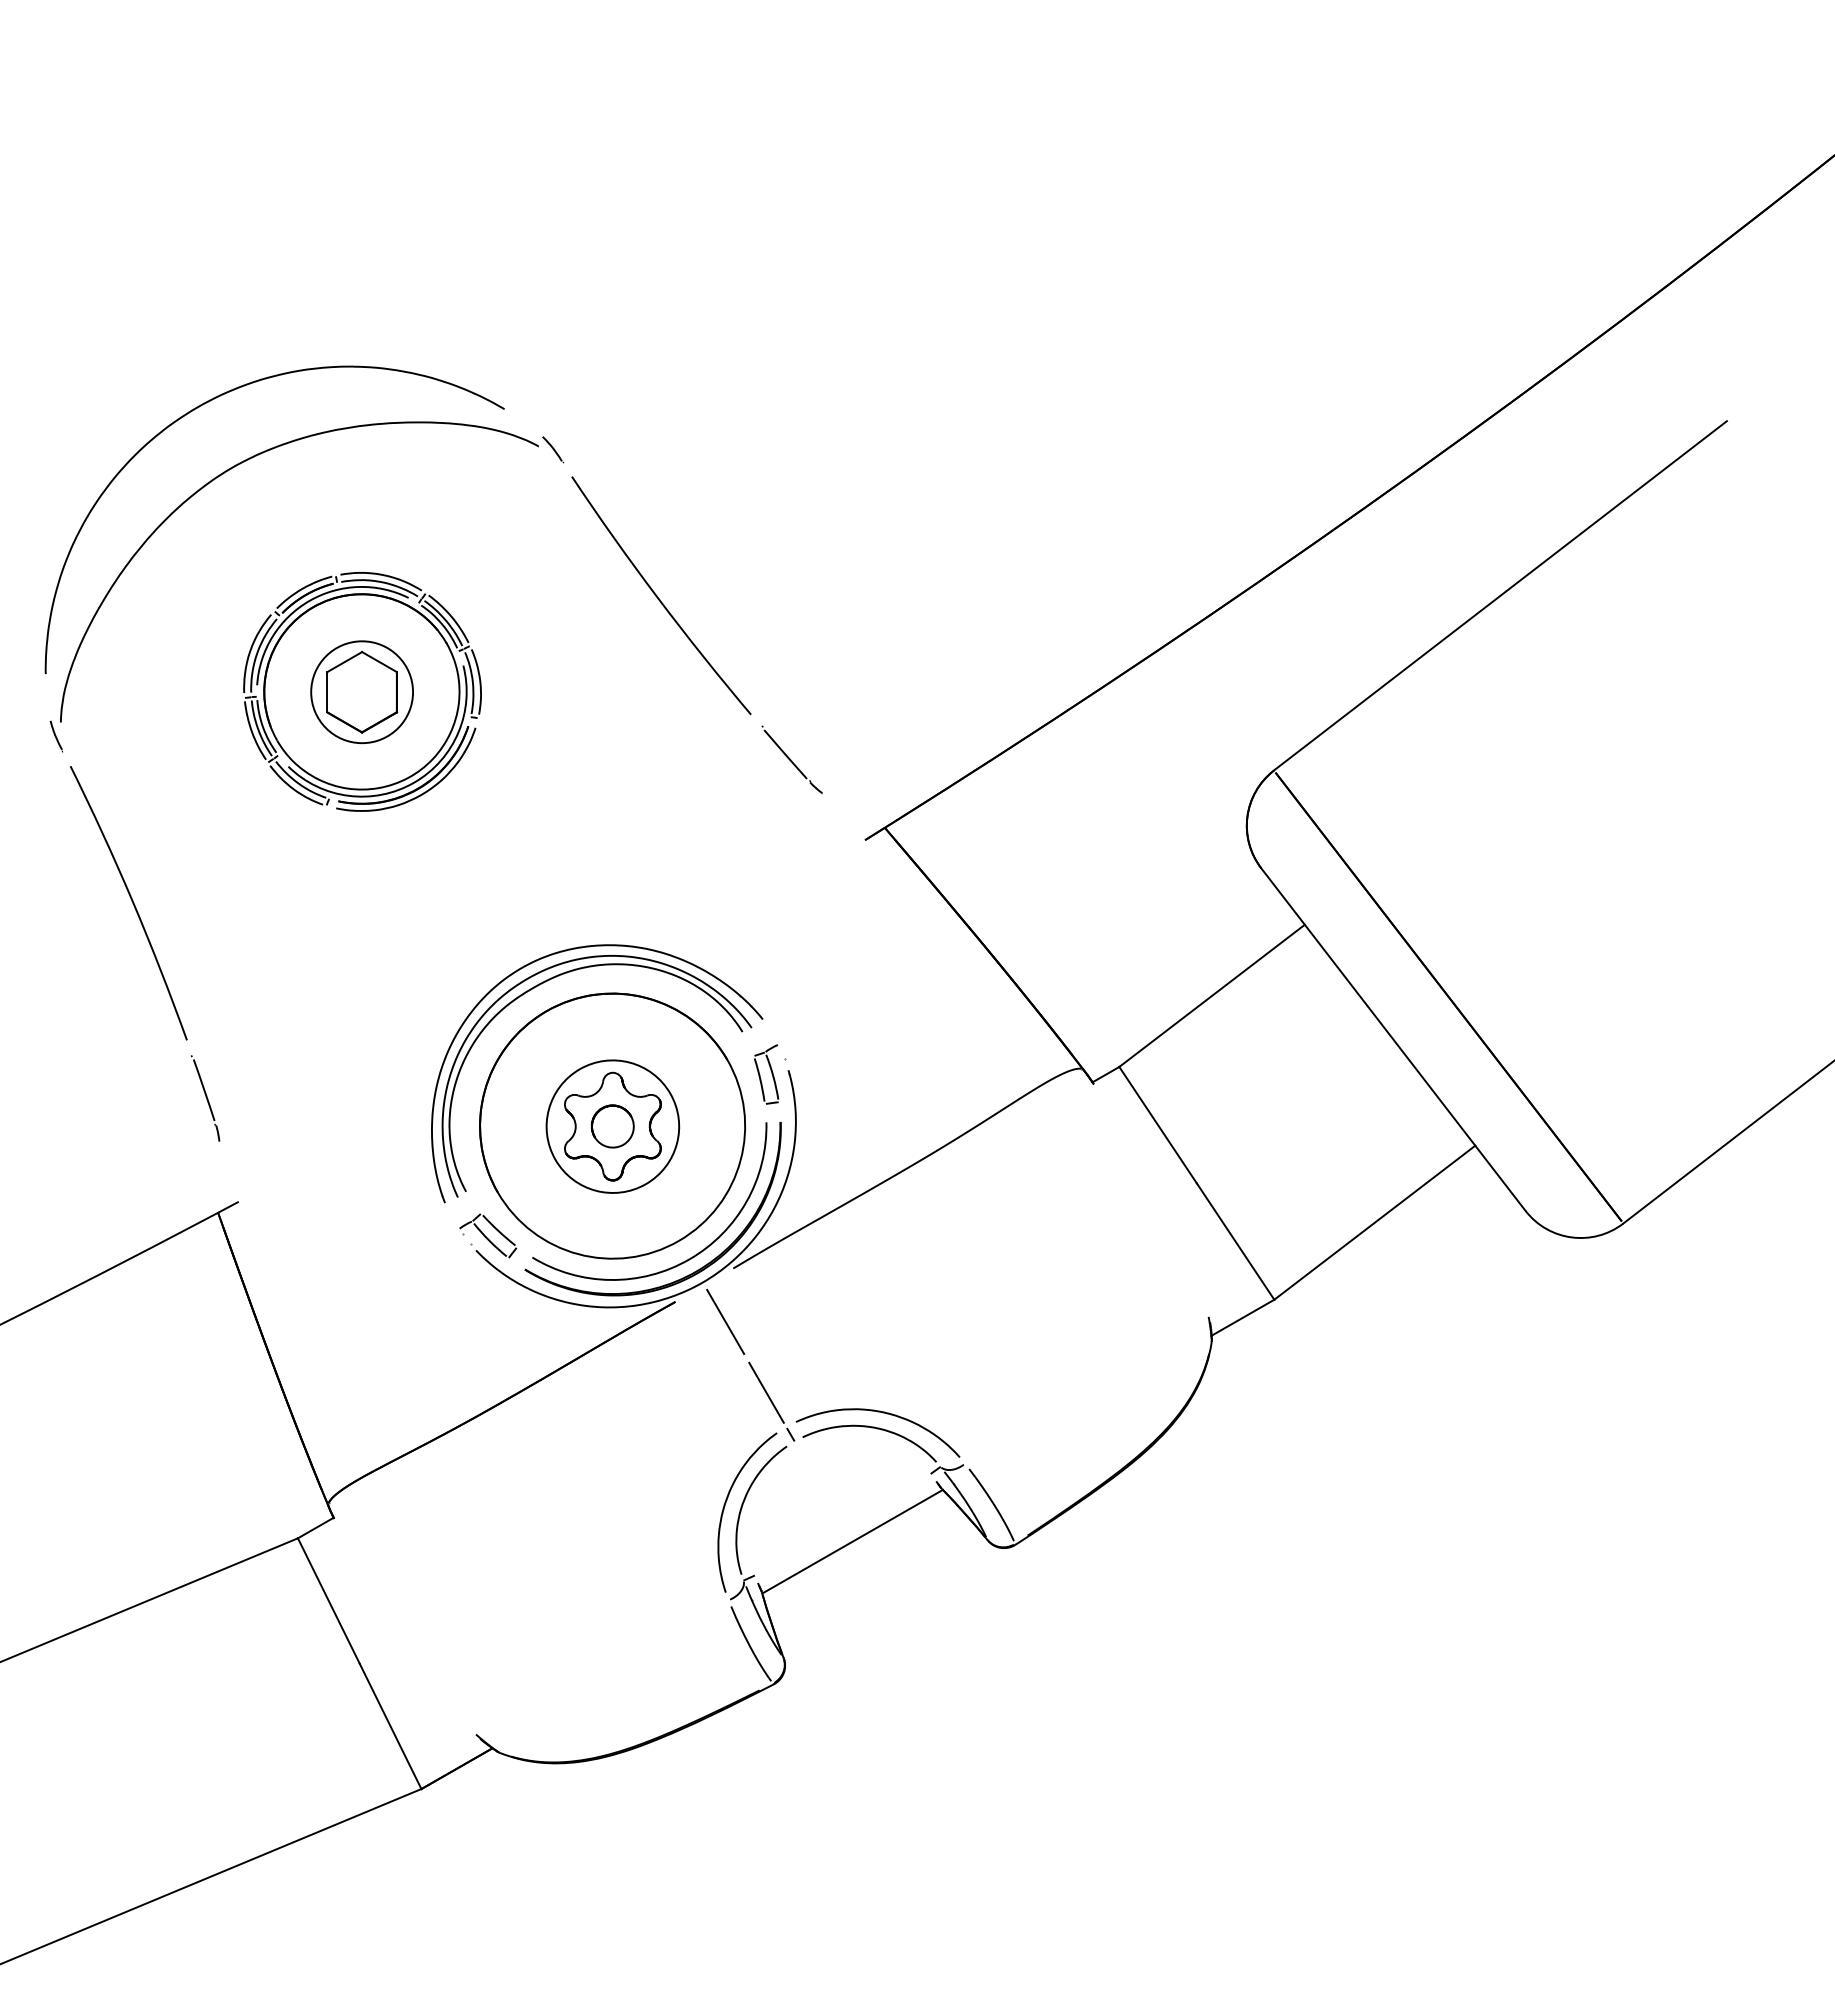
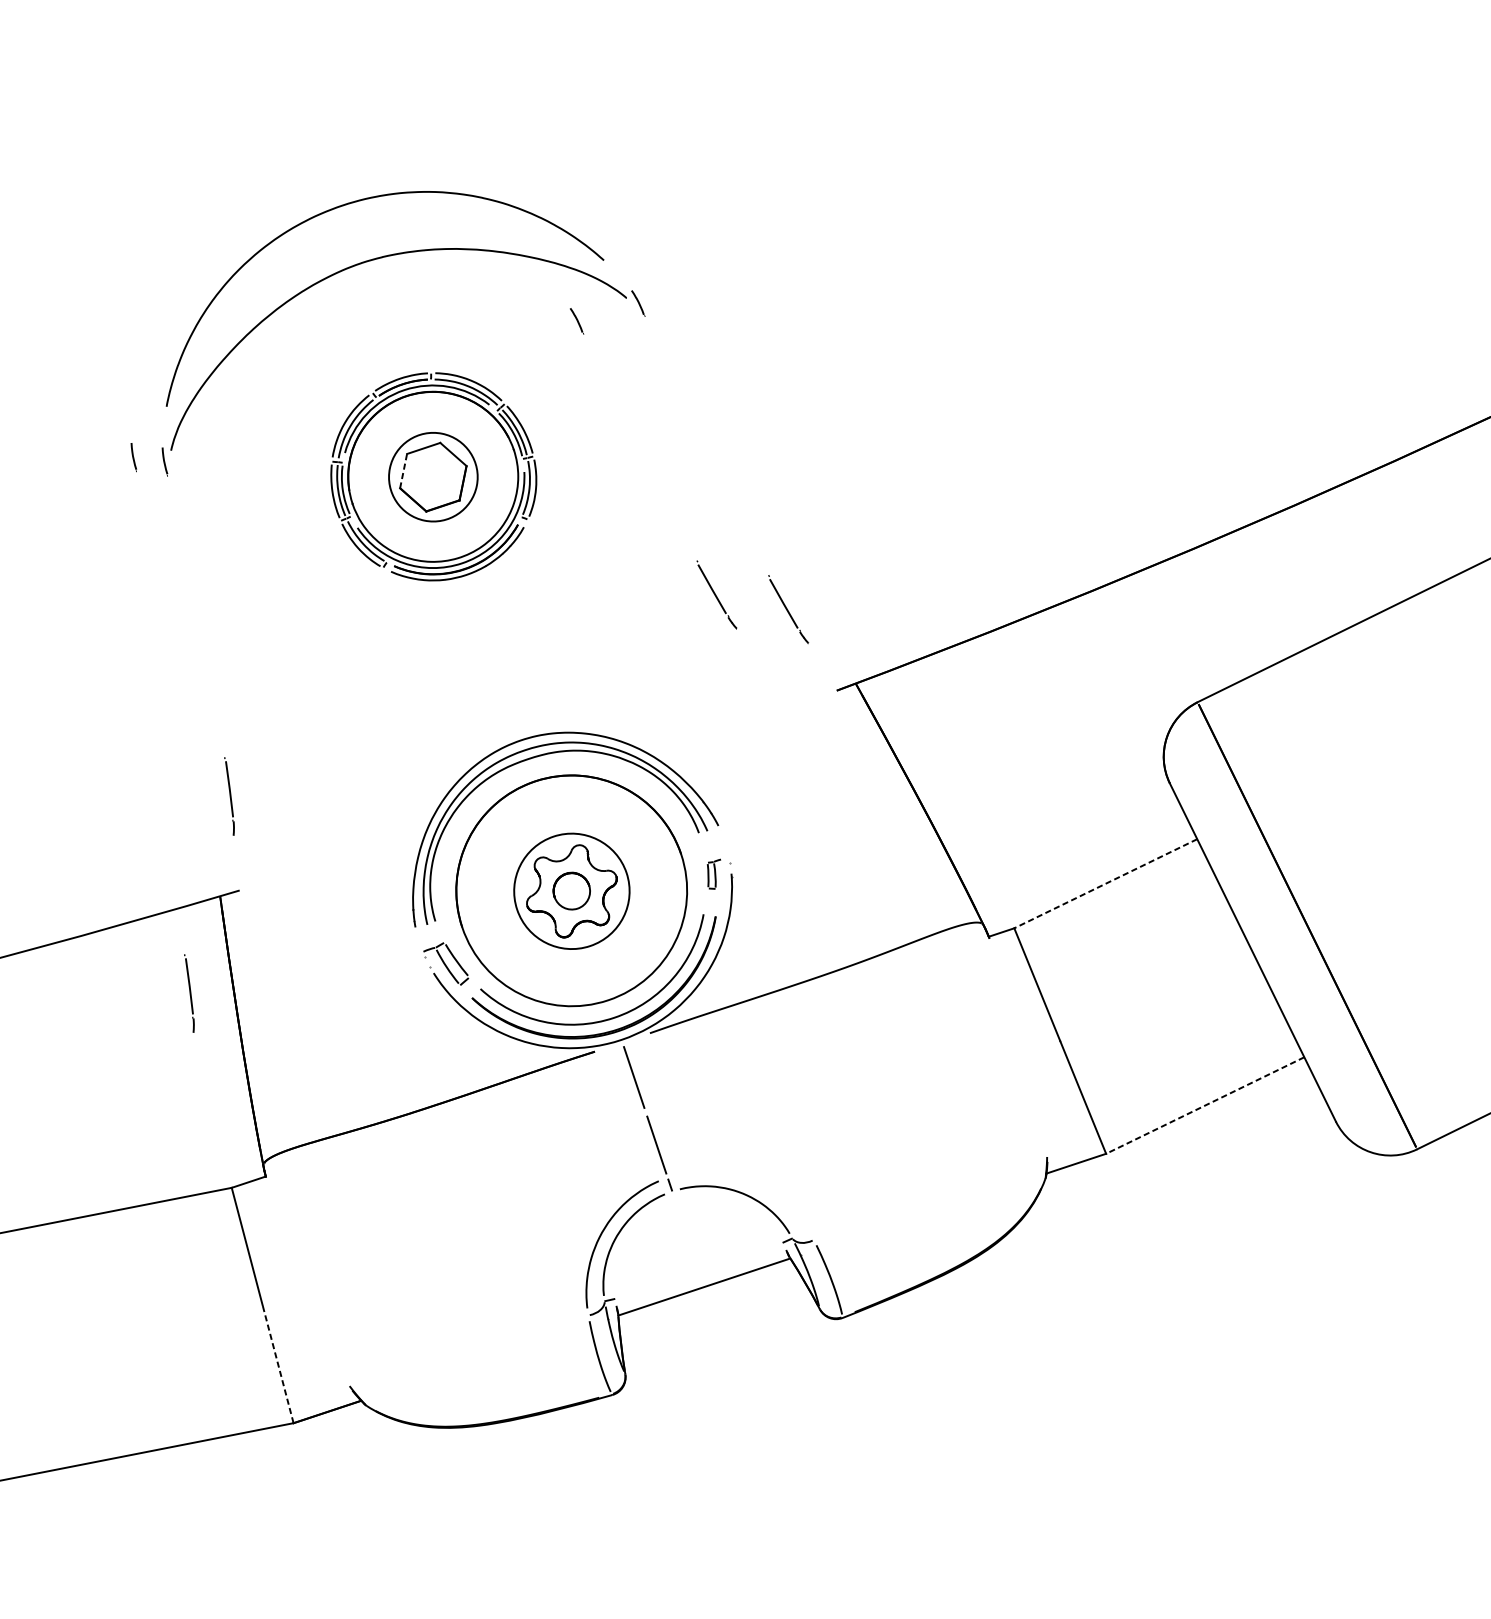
part: (488, 483) -> (577, 321), added
curve: (658, 597) -> (702, 447), removed
line: (327, 691) -> (403, 470), solid -> dashed
line: (19, 738) -> (133, 457), added
part: (707, 759) -> (716, 594), added
curve: (131, 901) -> (200, 615), removed
line: (1212, 995) -> (1106, 883), solid -> dashed
part: (766, 1074) -> (712, 873), size x0.6
line: (1374, 1222) -> (1205, 1105), solid -> dashed
part: (205, 1329) -> (189, 993), added
curve: (882, 1413) -> (752, 1182), removed
line: (390, 1726) -> (278, 1364), solid -> dashed

